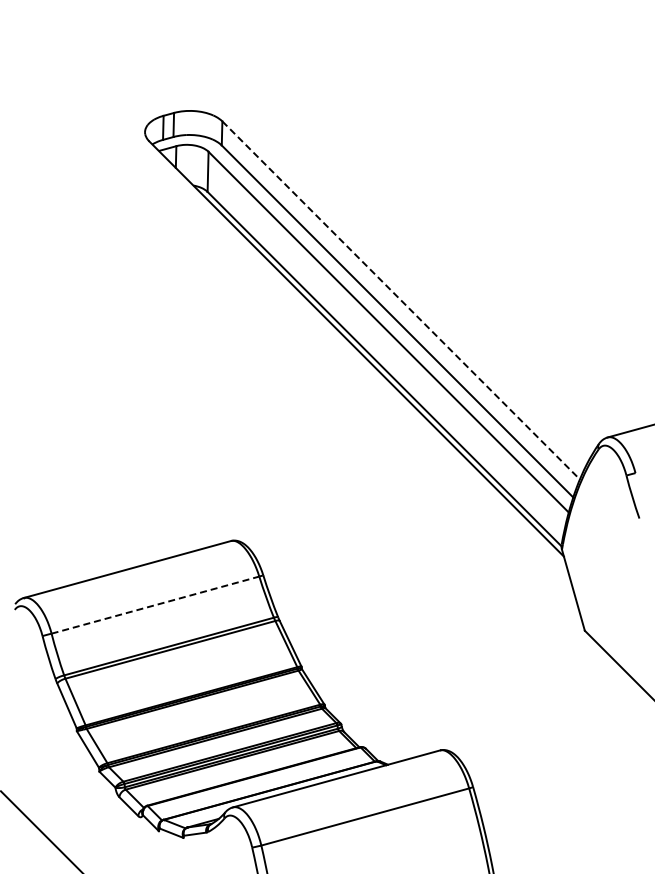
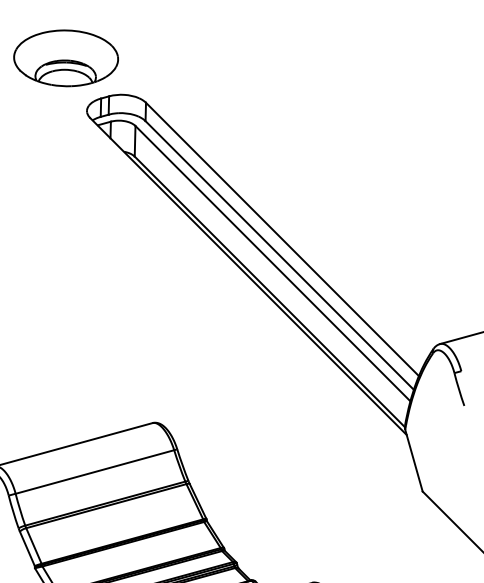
part: (117, 62) -> (65, 57), added
line: (401, 300) -> (282, 239), dashed -> solid
line: (155, 605) -> (94, 472), dashed -> solid

